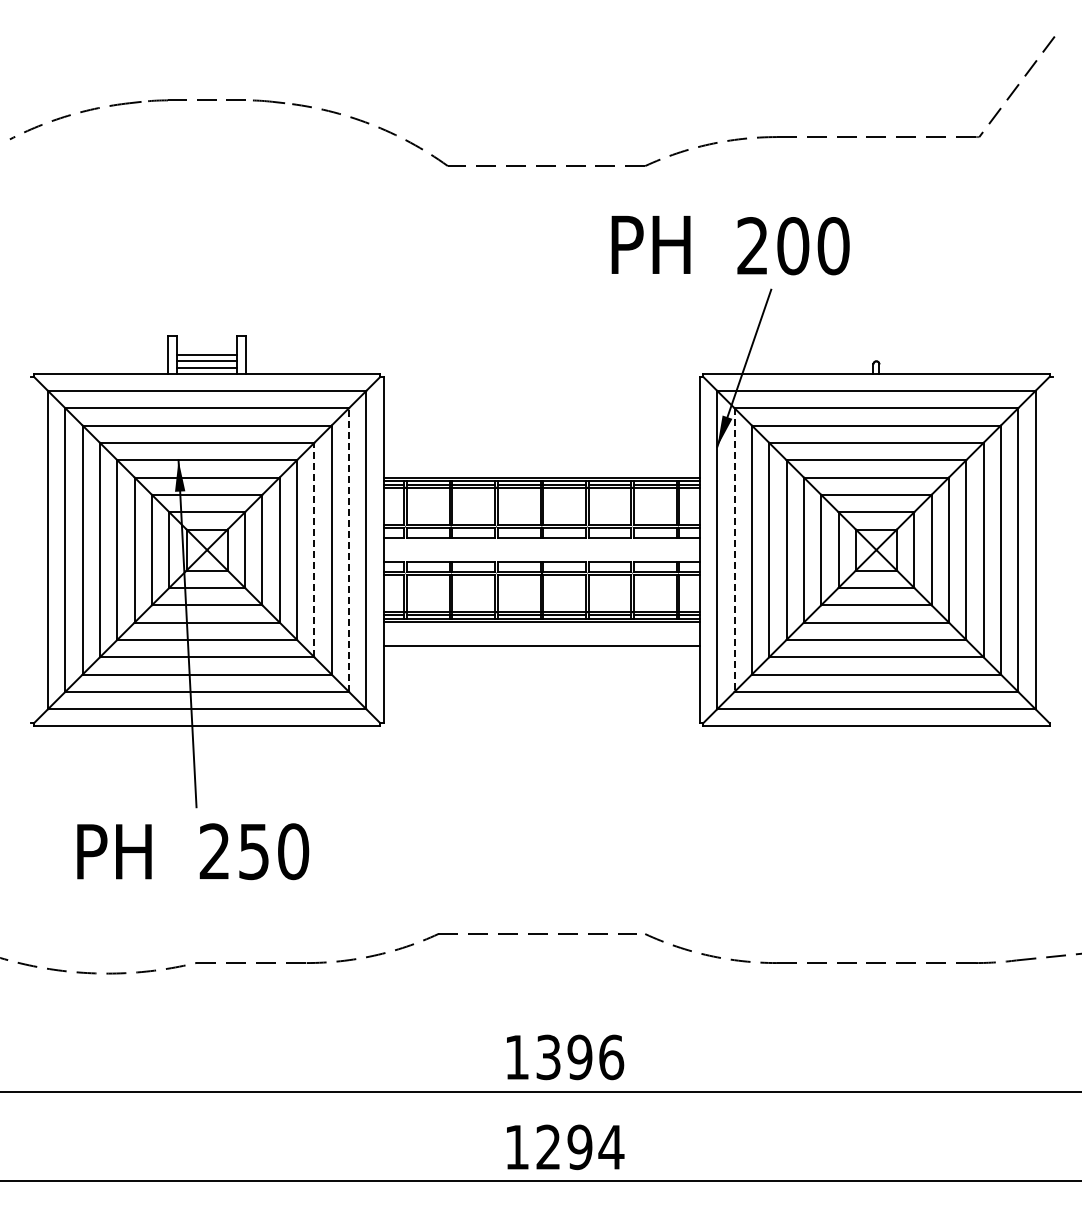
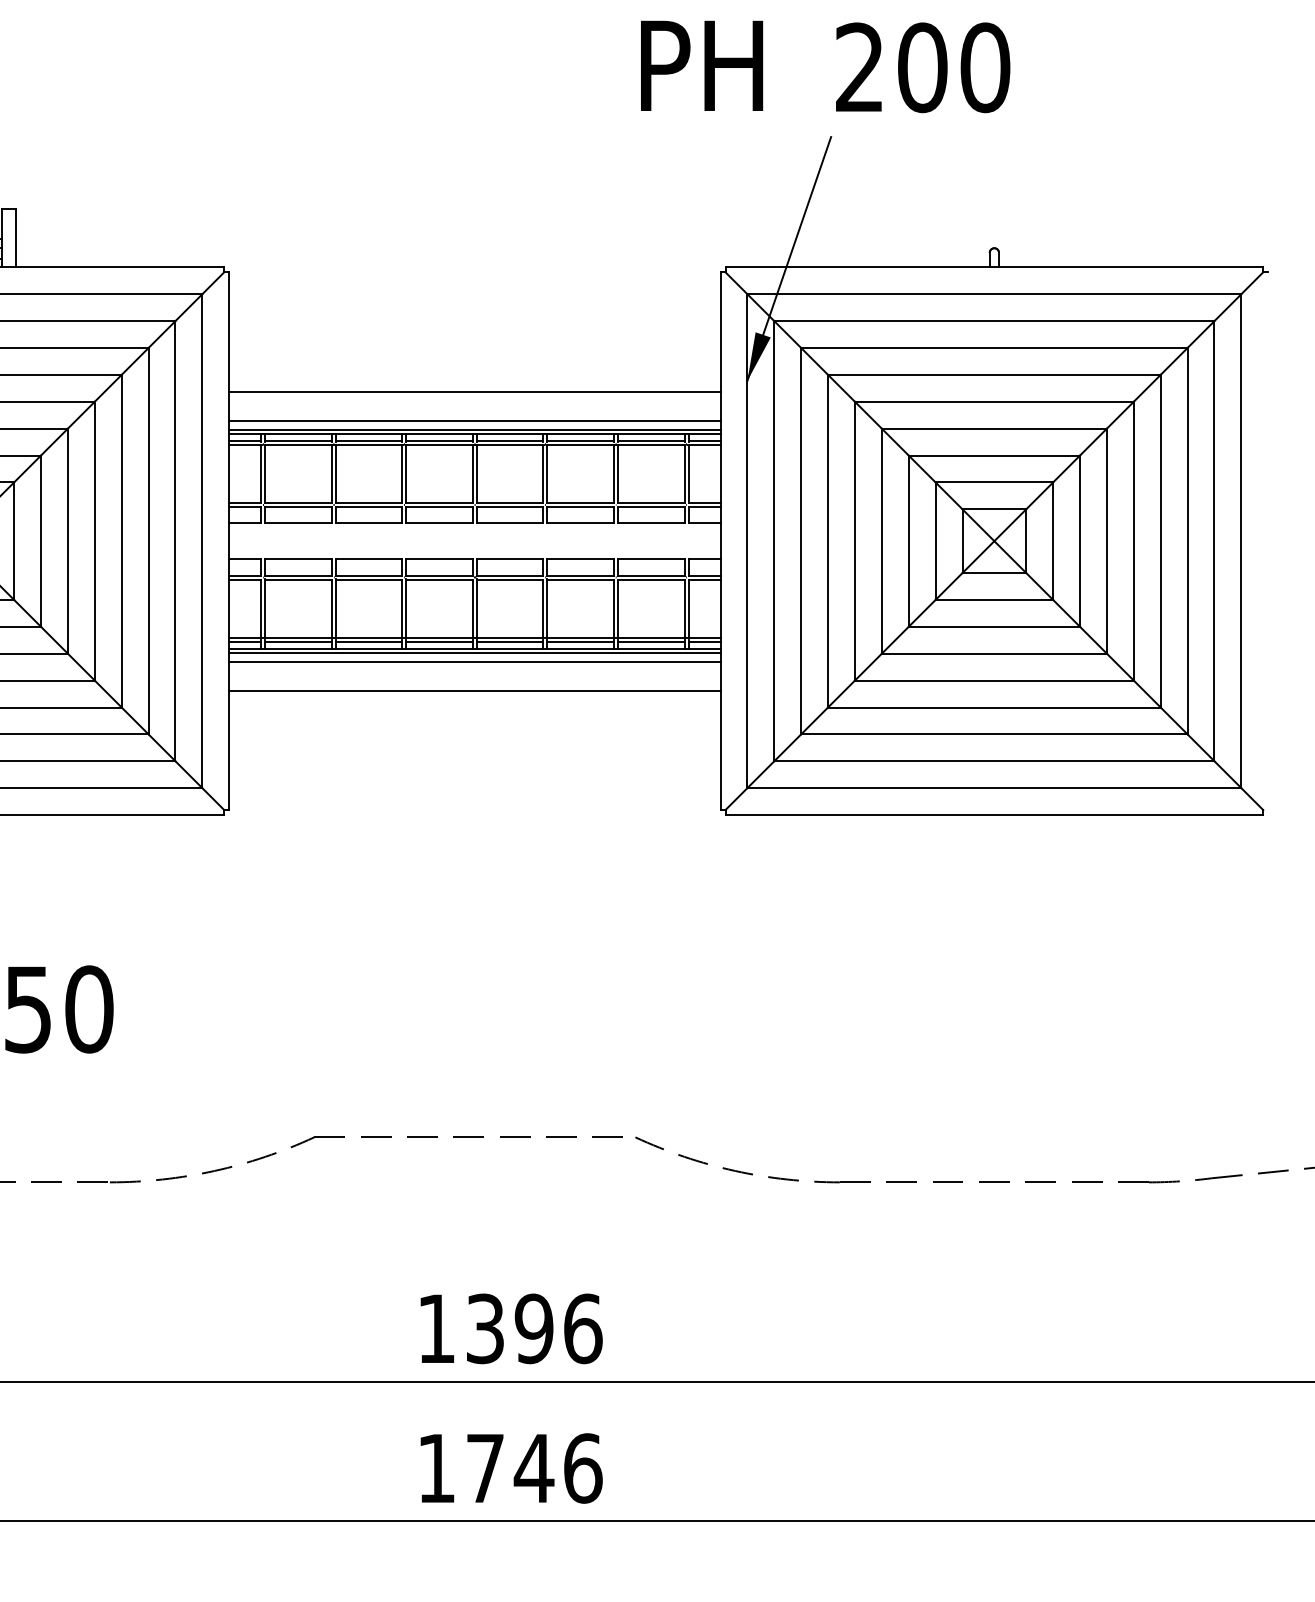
text: (730, 245) -> (825, 66), moved
line: (541, 453) -> (474, 391), added
line: (541, 472) -> (474, 420), added
line: (314, 549) -> (121, 540), dashed -> solid
line: (348, 550) -> (174, 541), dashed -> solid
line: (734, 550) -> (774, 541), dashed -> solid
line: (541, 627) -> (474, 661), added
text: (580, 1147) -> (534, 1468), 1294 -> 1746

